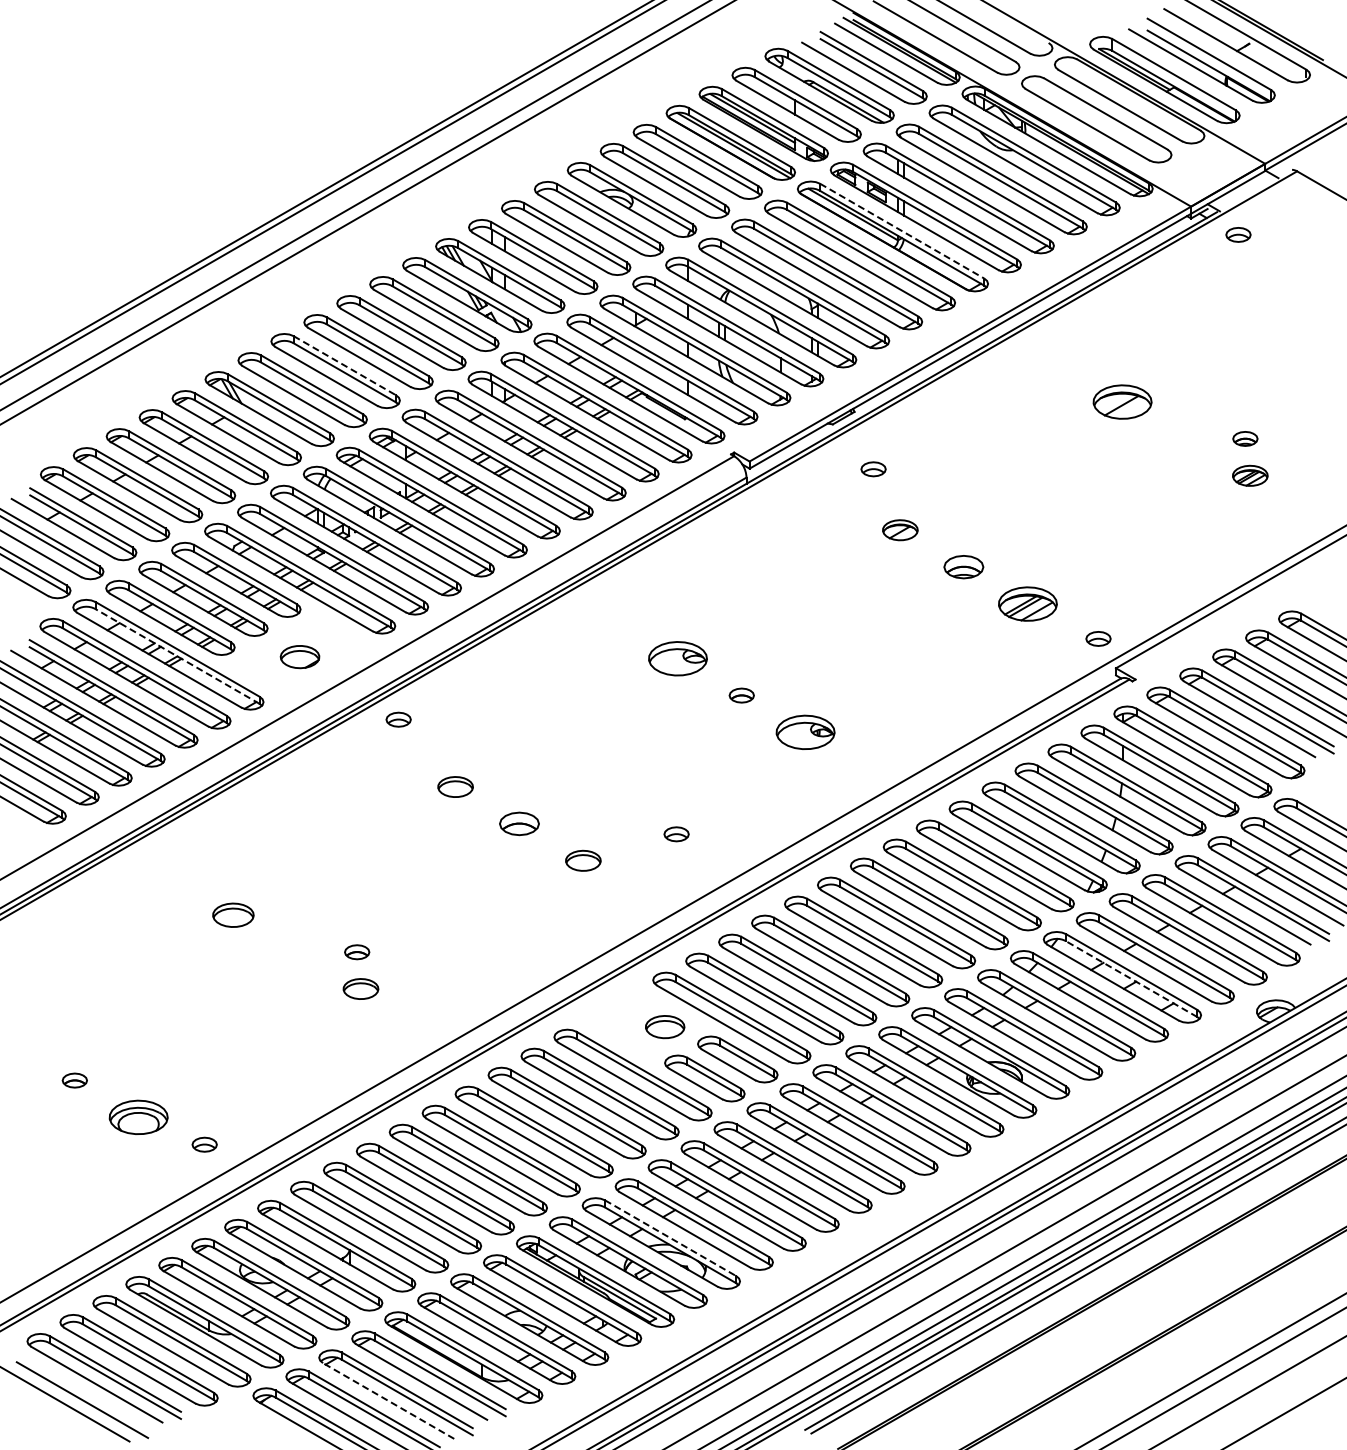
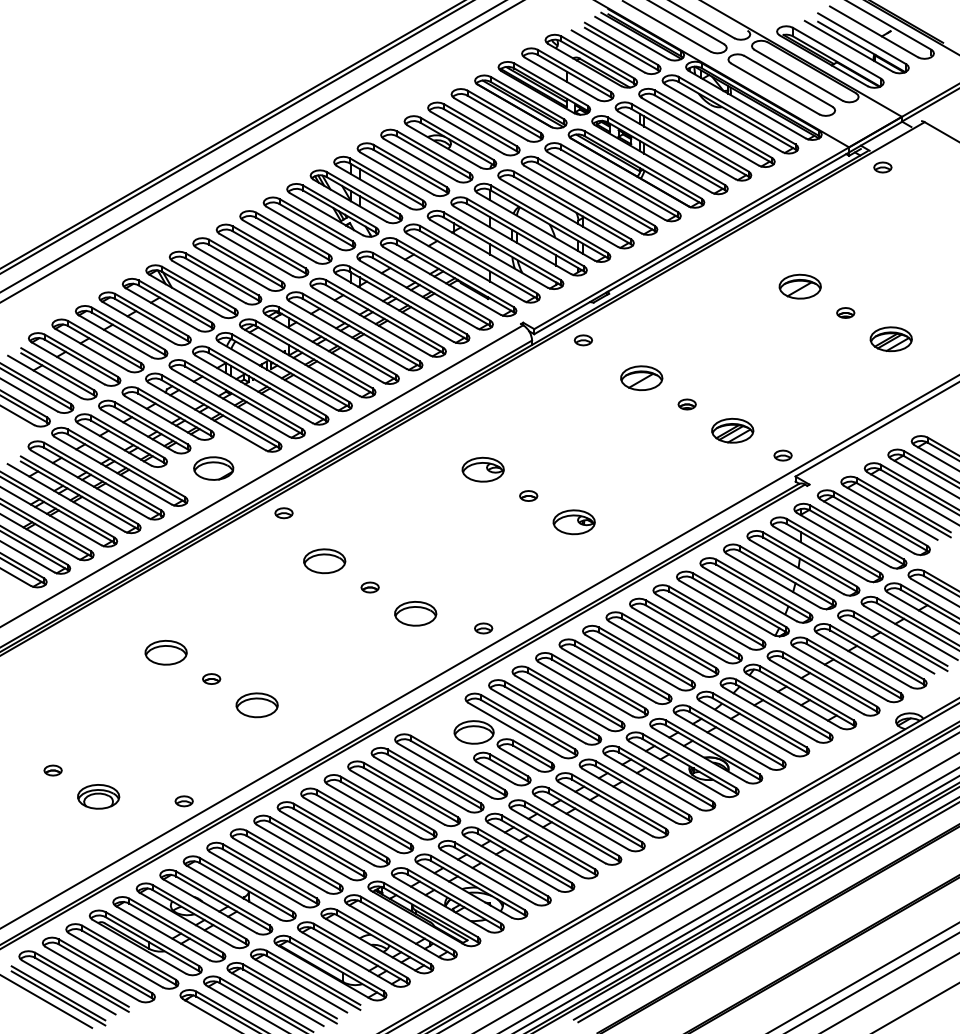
line: (902, 231) -> (643, 165), dashed -> solid
line: (345, 365) -> (246, 260), dashed -> solid
part: (1245, 438) -> (845, 312), moved
part: (873, 469) -> (583, 340), moved
part: (1250, 475) -> (891, 339), size x1.67
part: (900, 529) -> (641, 377), size x1.67
part: (964, 567) -> (687, 404), size x0.62
line: (177, 656) -> (126, 468), dashed -> solid
part: (299, 656) -> (213, 468), size x1.43
part: (455, 786) -> (324, 560), size x1.67
part: (519, 823) -> (370, 587), size x0.62
part: (676, 834) -> (483, 628), moved
part: (583, 860) -> (415, 613), size x1.67
part: (233, 914) -> (166, 652), size x1.43
part: (357, 952) -> (211, 679), moved
line: (1131, 979) -> (806, 698), dashed -> solid
part: (360, 988) -> (256, 704), size x1.67
part: (664, 1026) -> (473, 731), size x1.43
part: (204, 1144) -> (184, 801), moved
line: (670, 1238) -> (477, 883), dashed -> solid
line: (82, 1392) -> (58, 992), added
line: (388, 1401) -> (276, 999), dashed -> solid

